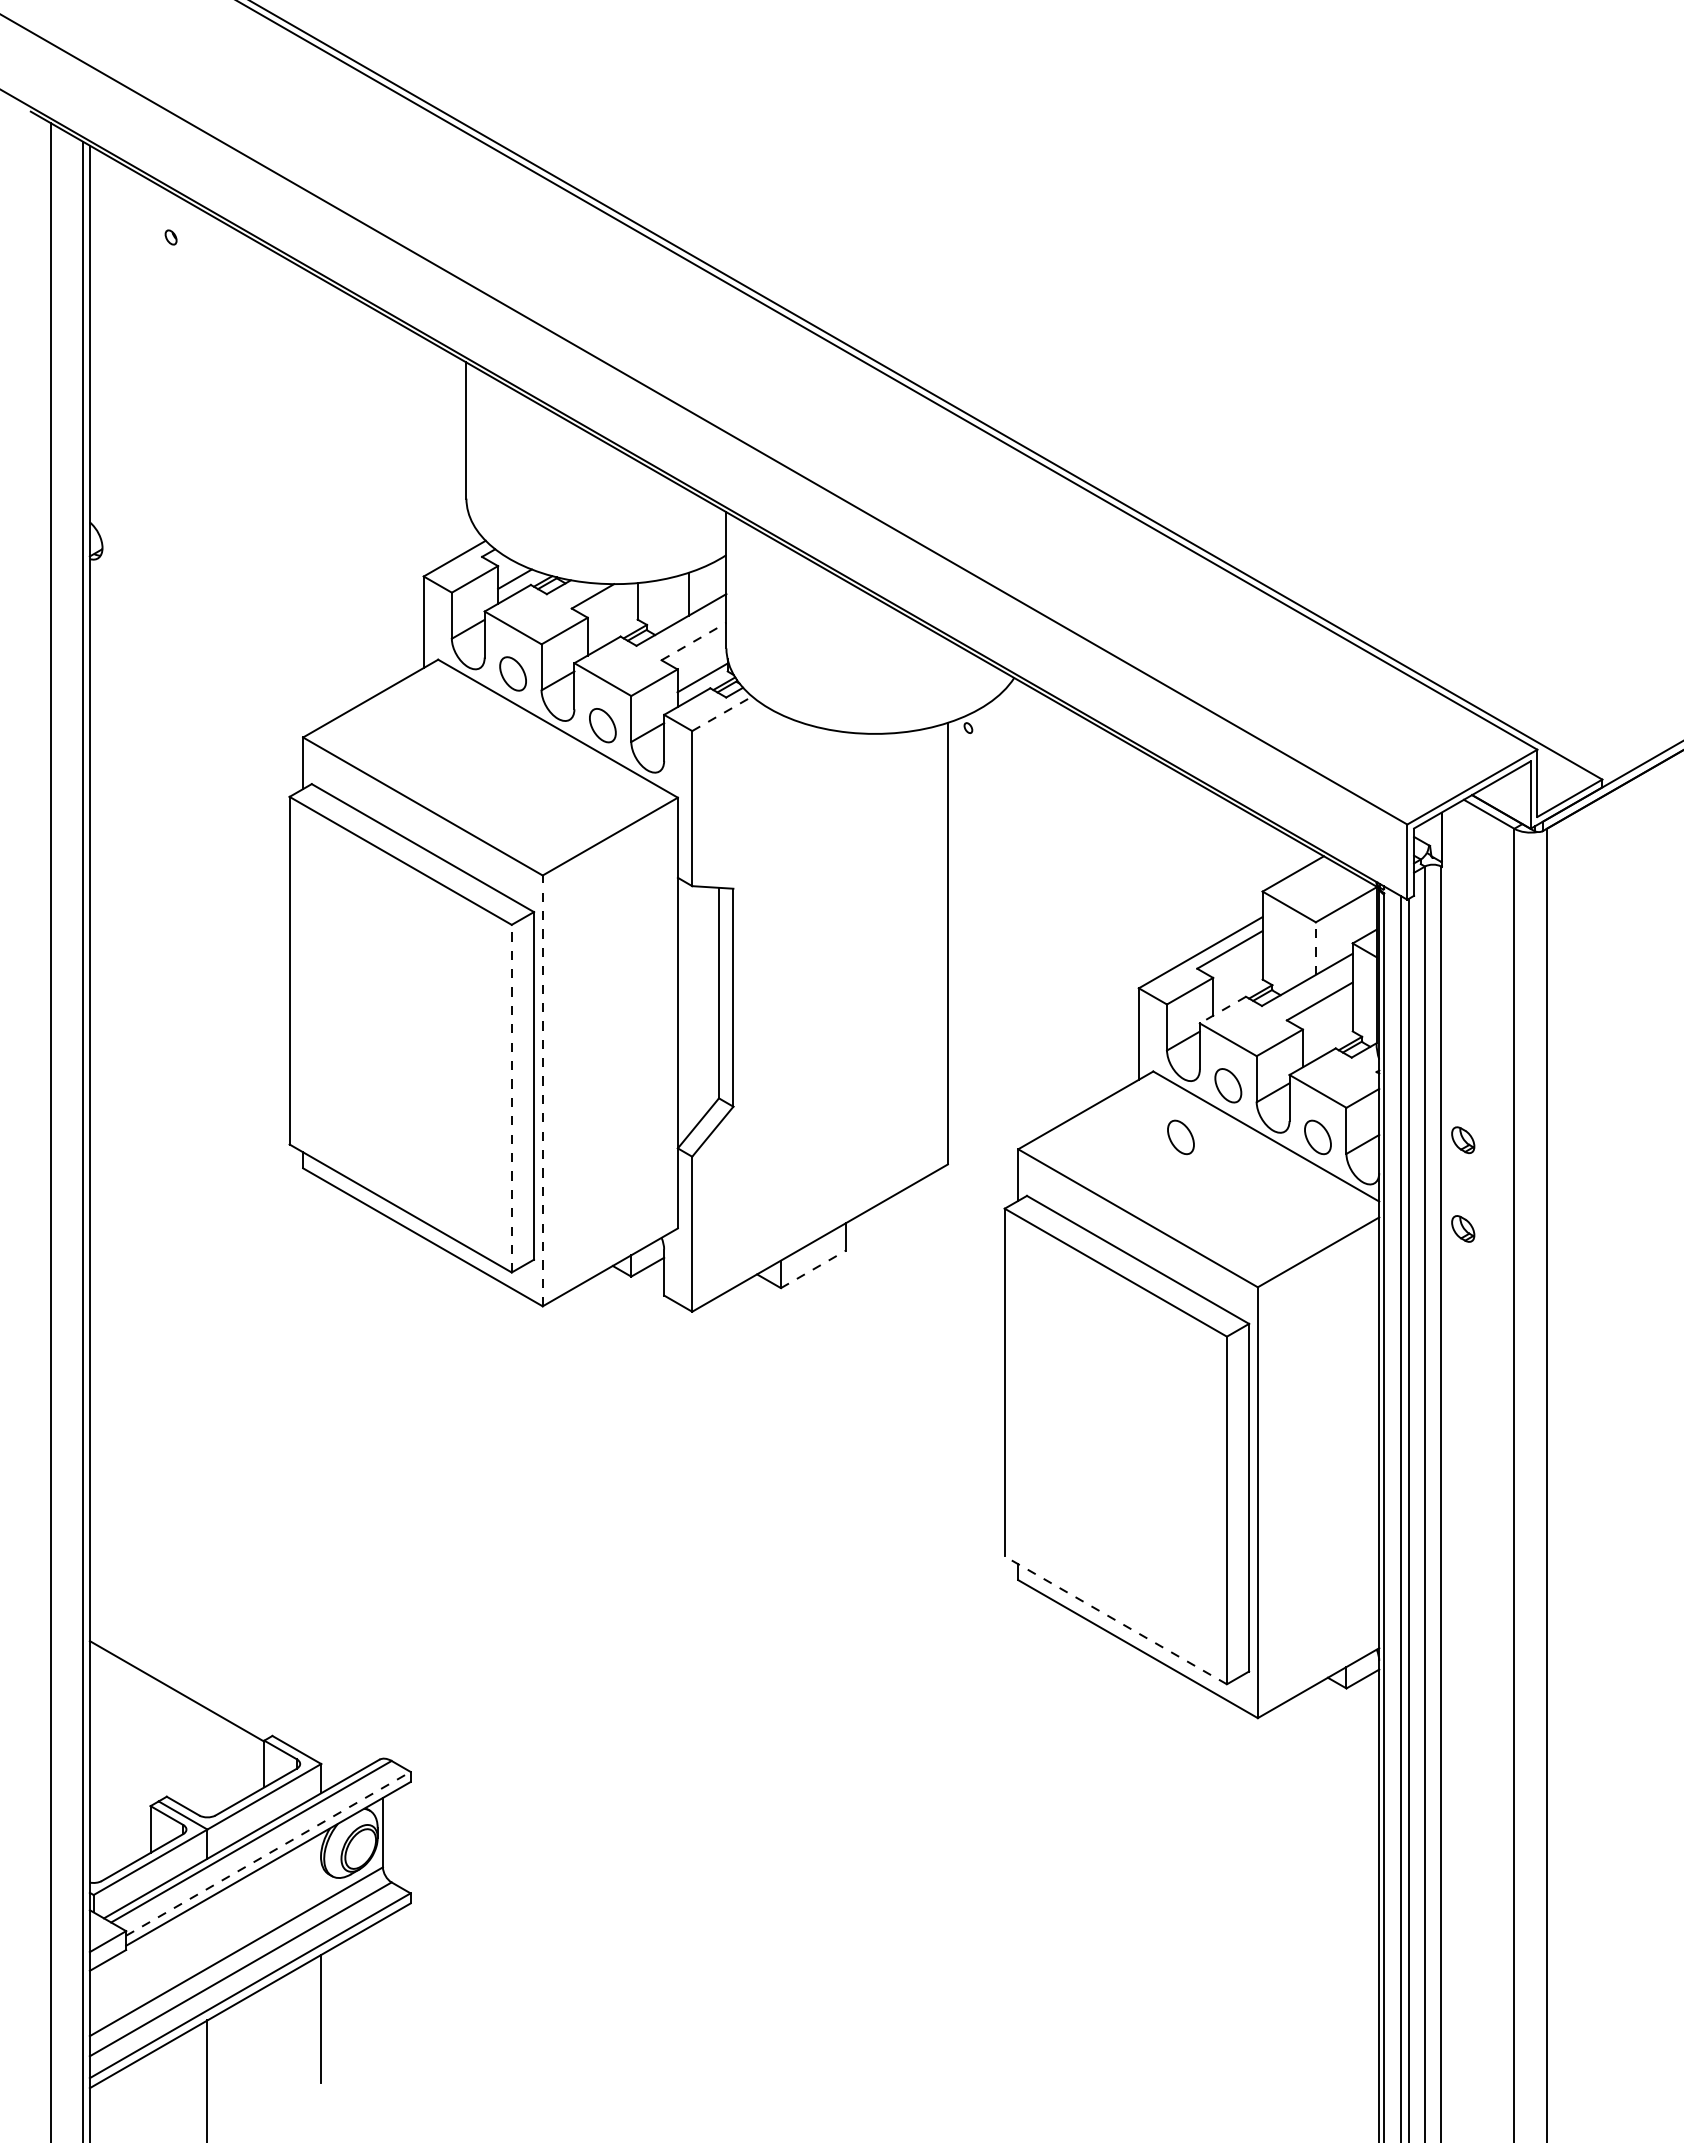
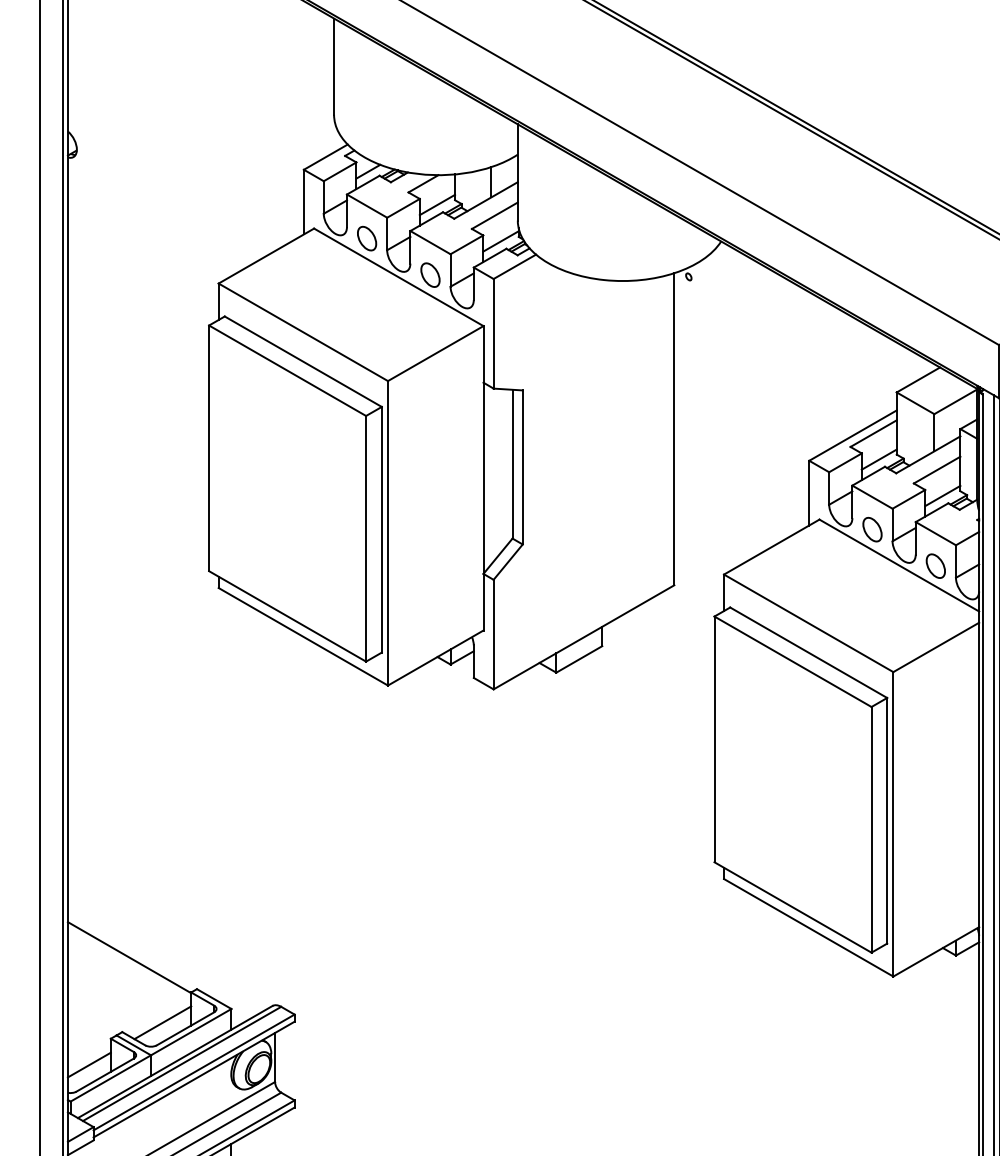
line: (612, 626) -> (437, 205), added
line: (694, 641) -> (495, 215), dashed -> solid
line: (722, 713) -> (515, 266), dashed -> solid
line: (1315, 948) -> (934, 432), dashed -> solid
line: (1237, 986) -> (878, 459), added
line: (1222, 1010) -> (868, 476), dashed -> solid
line: (1327, 1037) -> (942, 495), added
line: (542, 1090) -> (387, 533), dashed -> solid
line: (511, 1098) -> (365, 538), dashed -> solid
part: (1180, 1137) -> (838, 566), removed
line: (813, 1269) -> (579, 659), dashed -> solid
line: (1115, 1620) -> (792, 907), dashed -> solid
line: (223, 1783) -> (162, 1022), added
line: (119, 1842) -> (88, 1064), added
line: (268, 1853) -> (194, 1072), dashed -> solid

